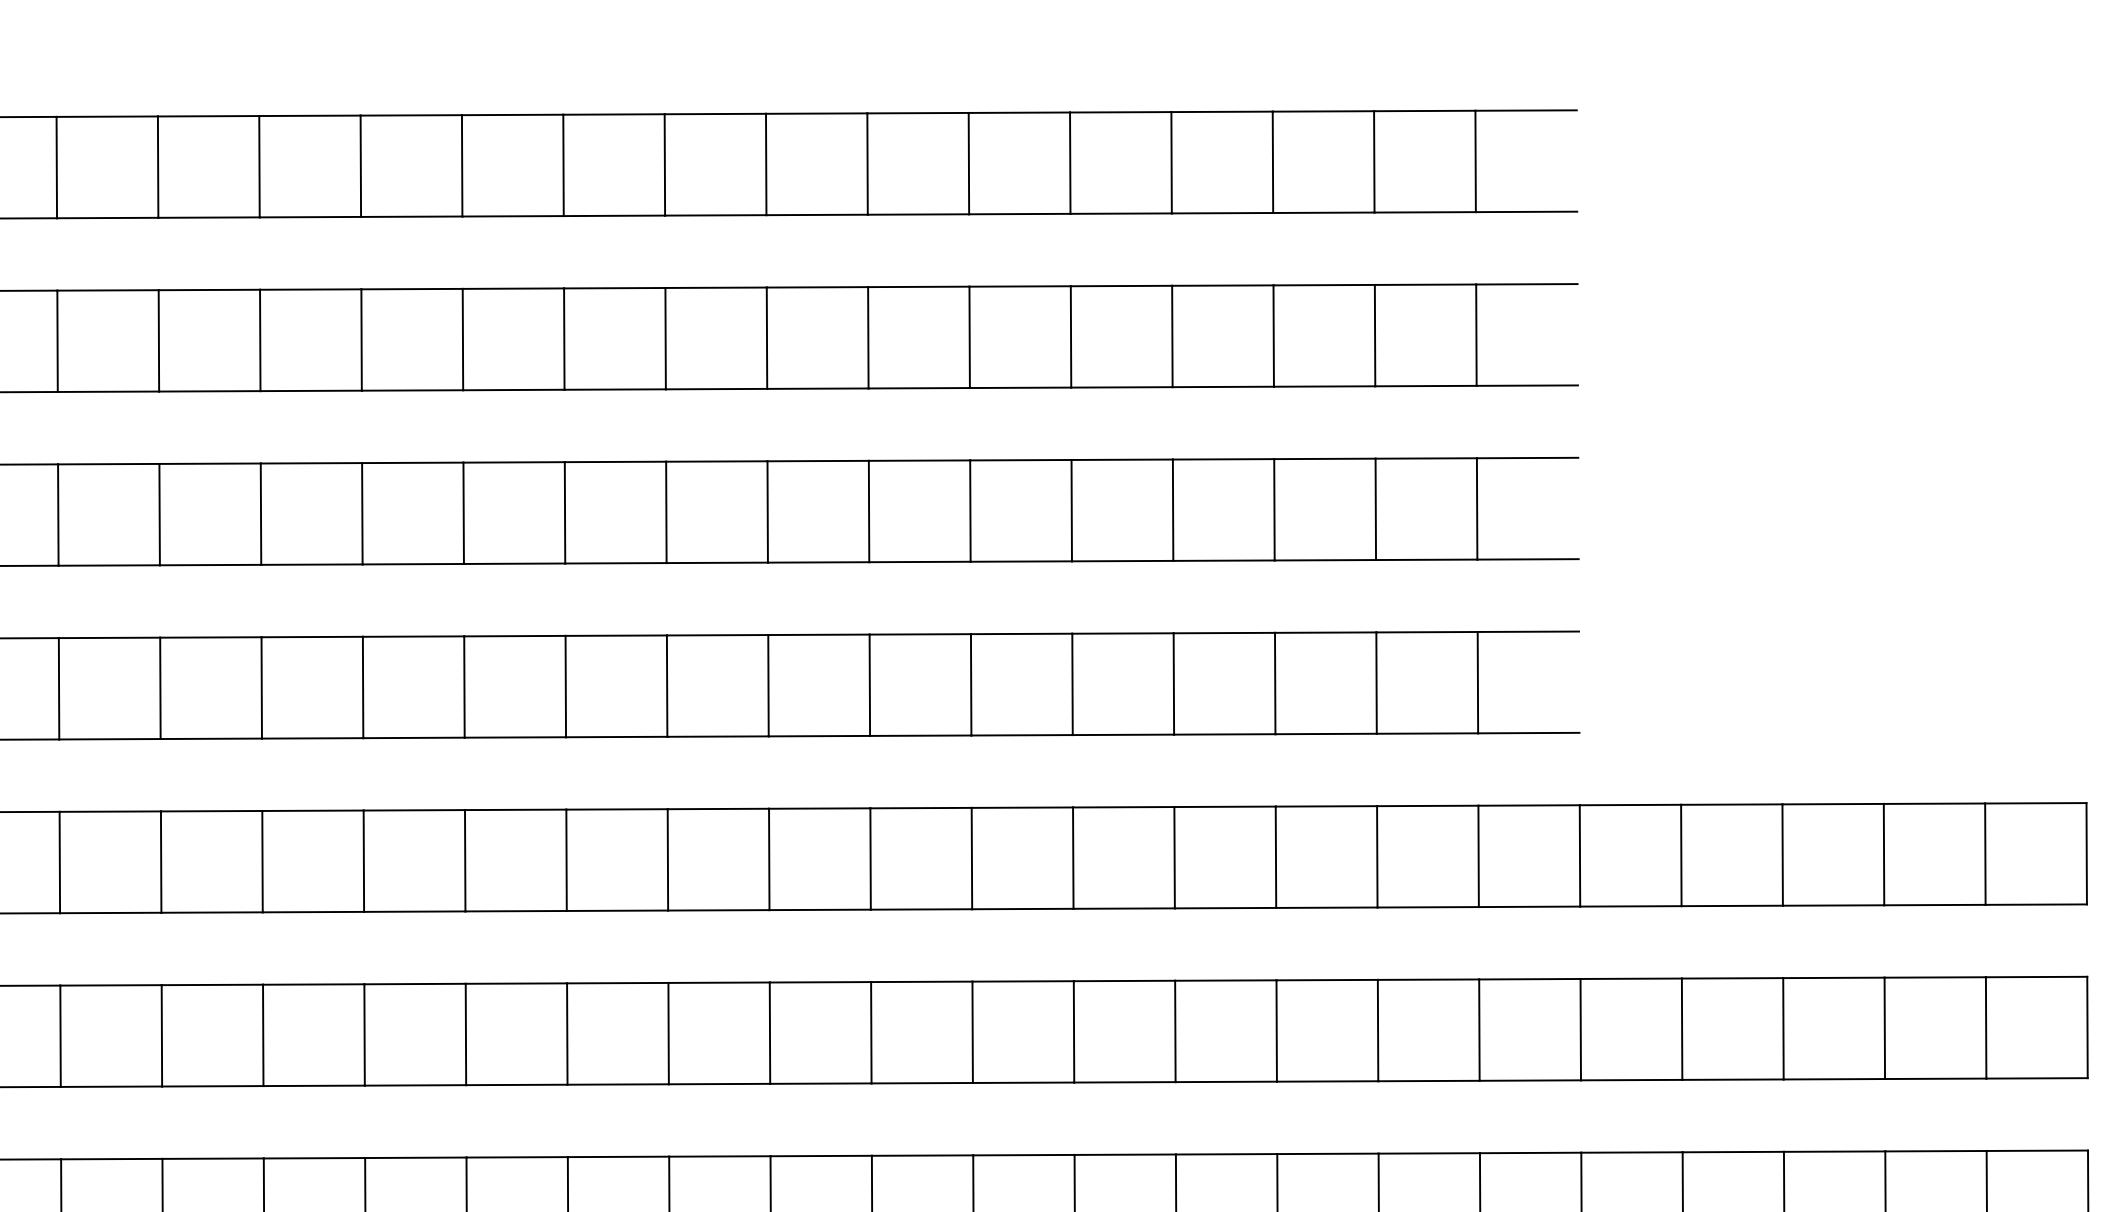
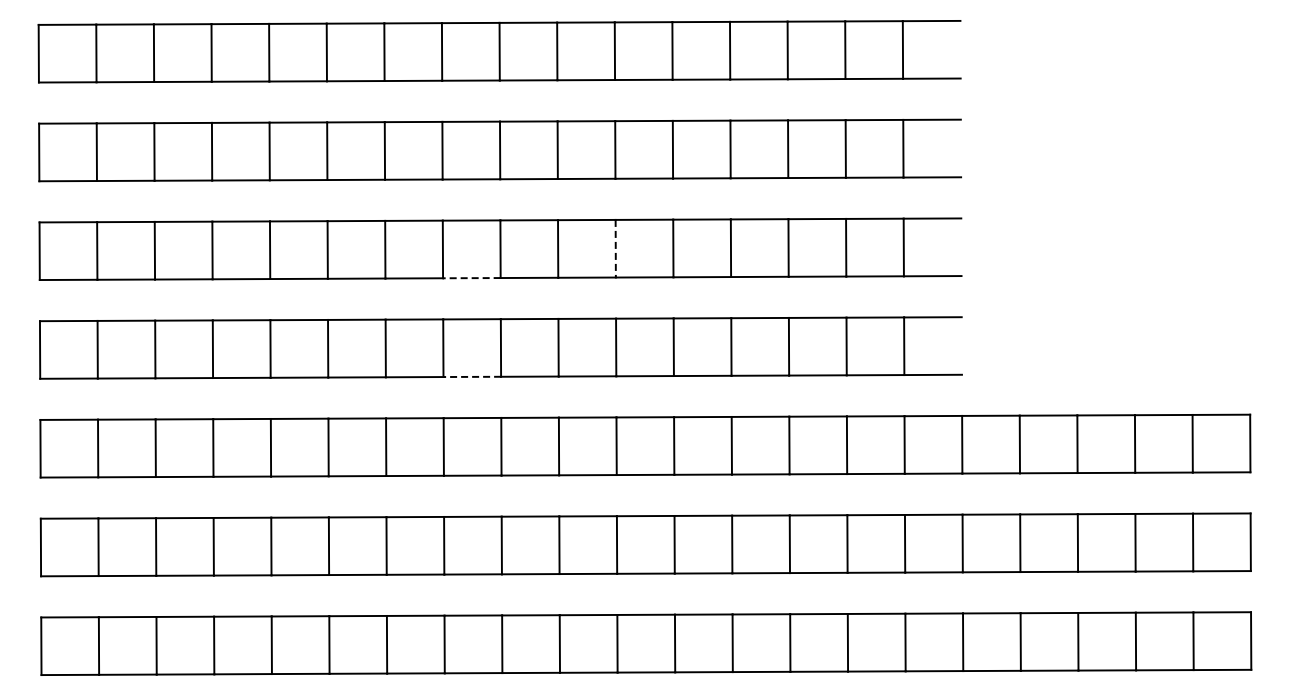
line: (969, 510) -> (615, 248), solid -> dashed
line: (716, 563) -> (471, 278), solid -> dashed
line: (718, 735) -> (472, 376), solid -> dashed

